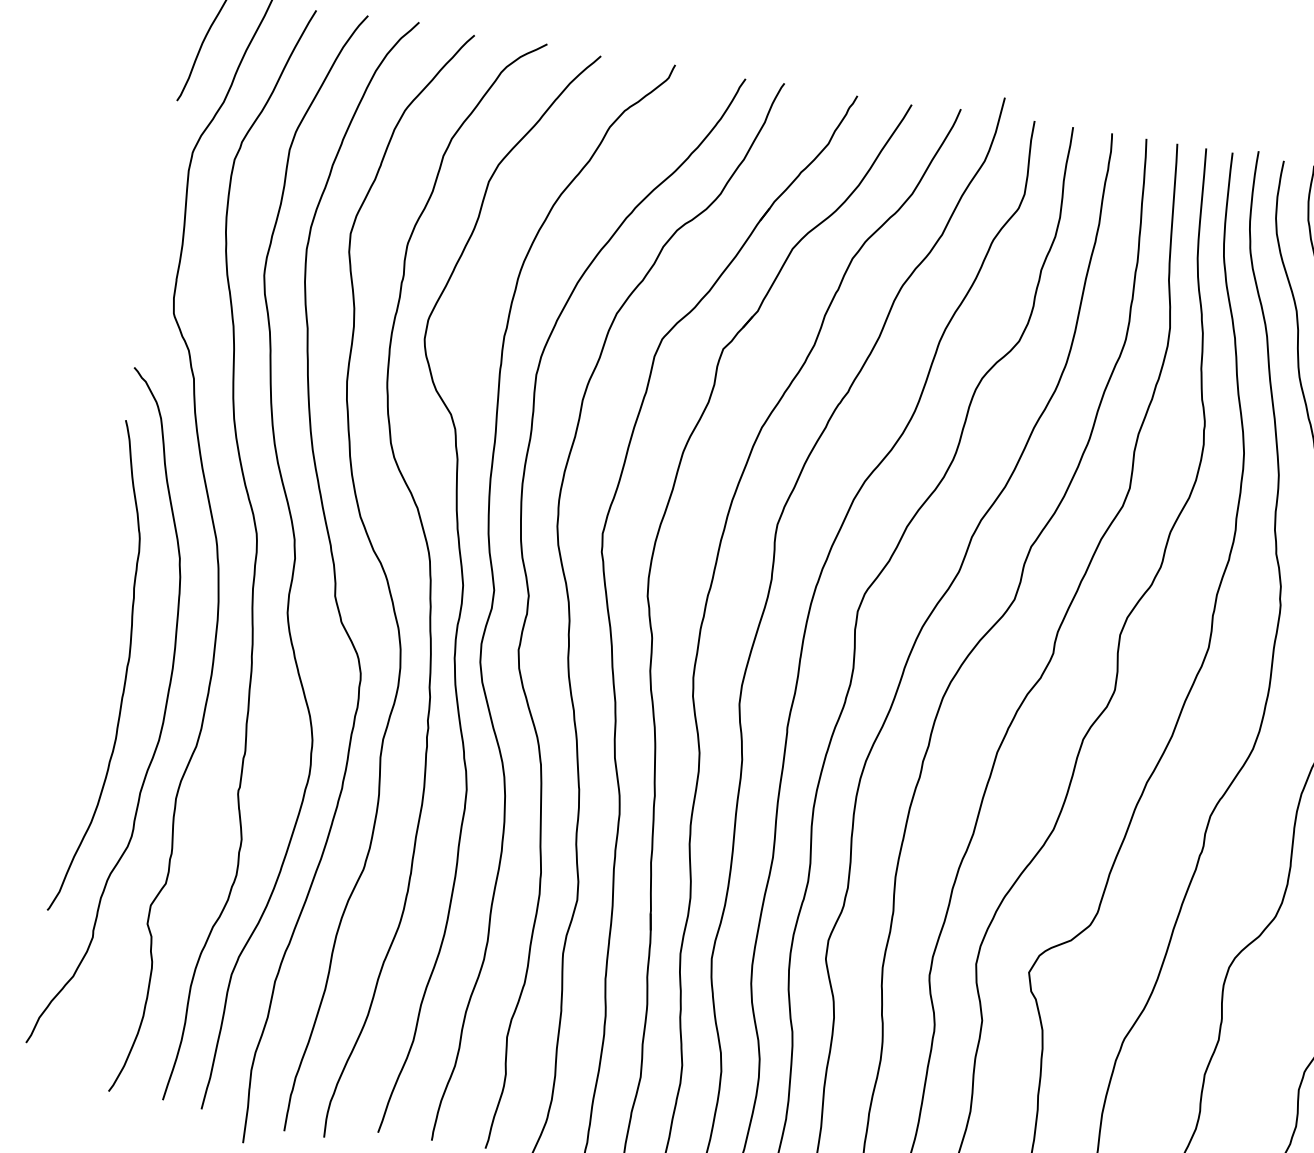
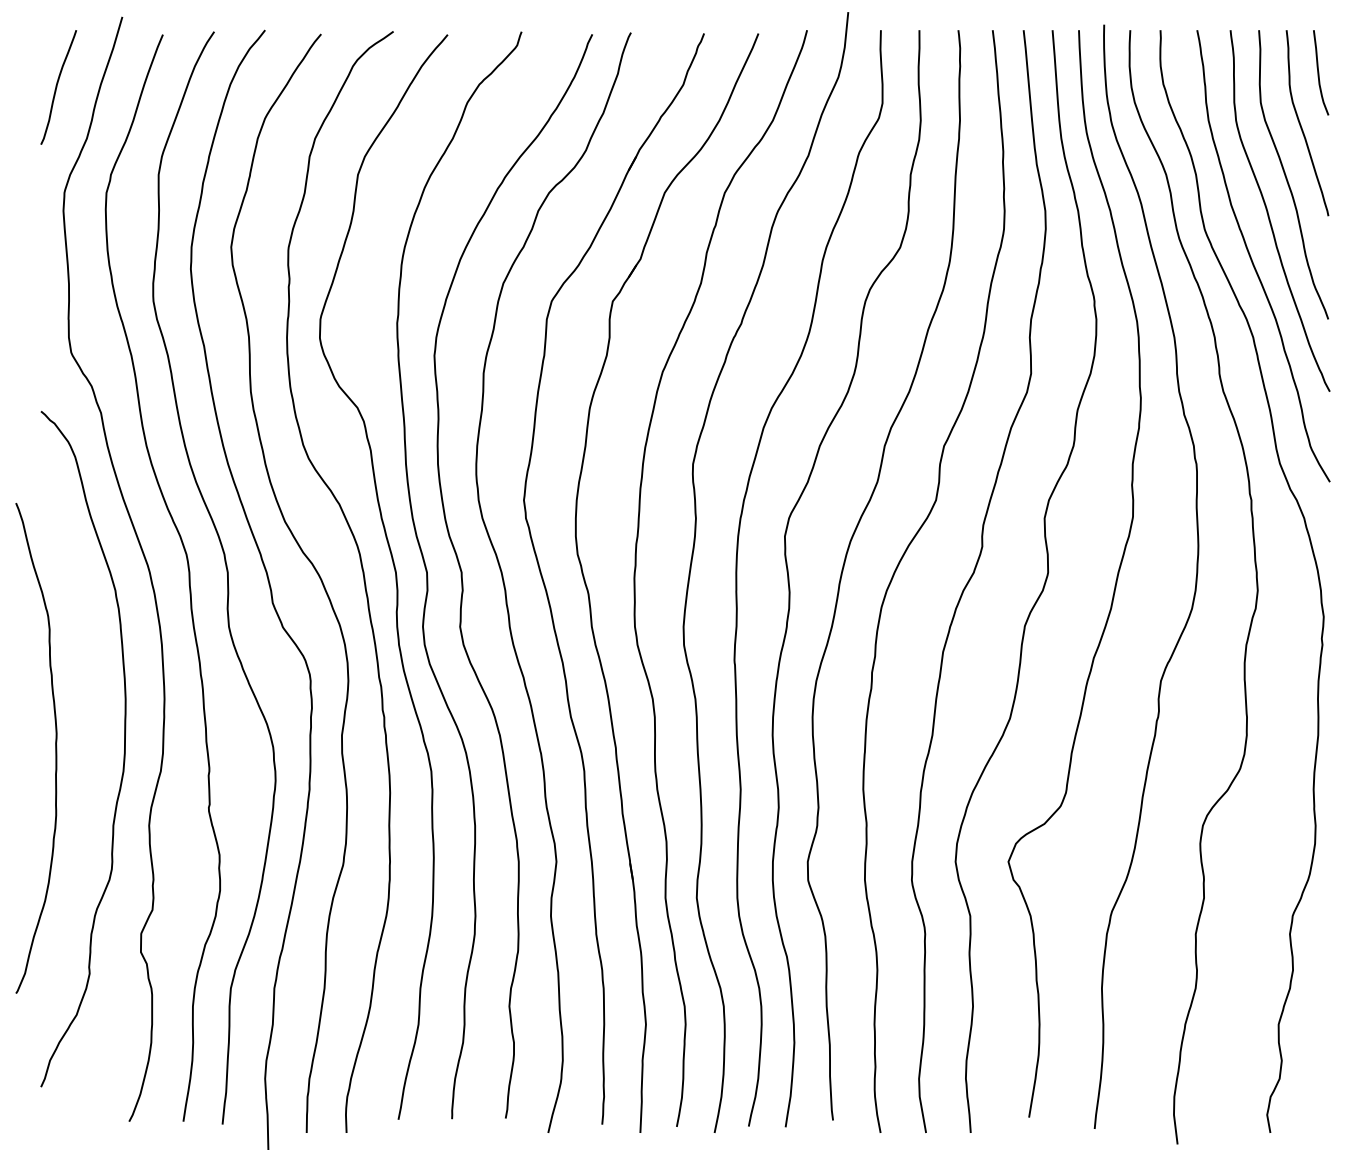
curve: (125, 671) -> (55, 748), moved

